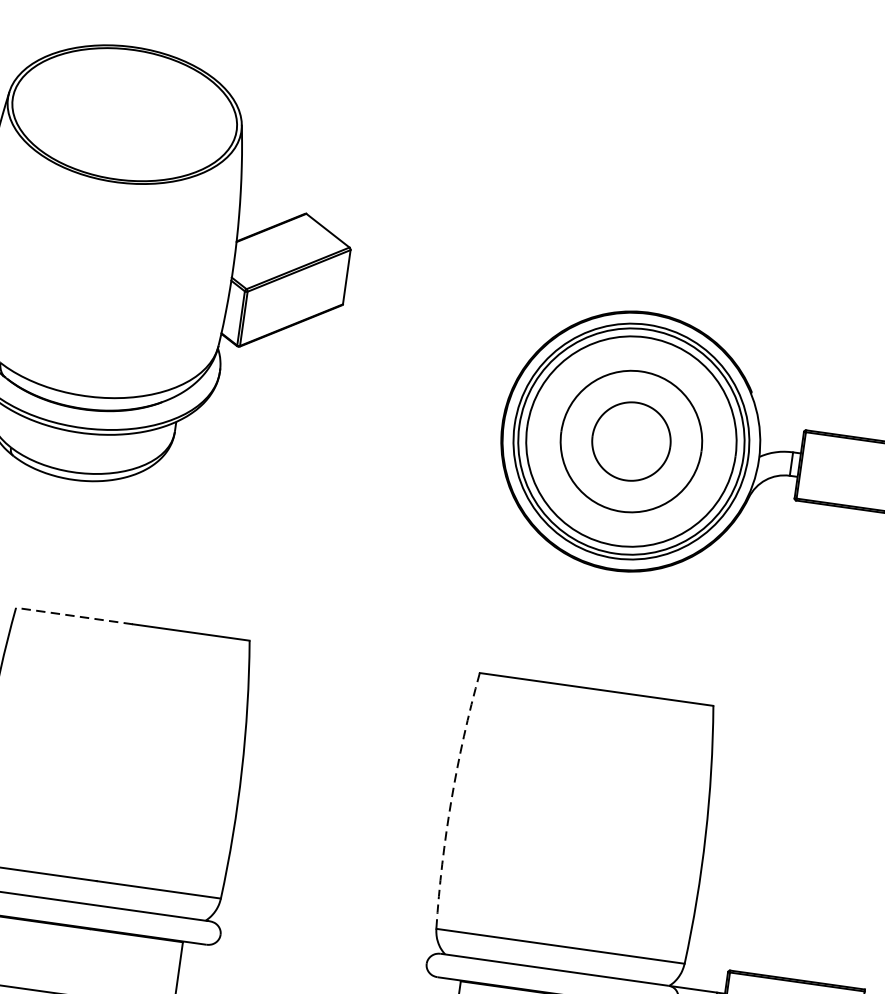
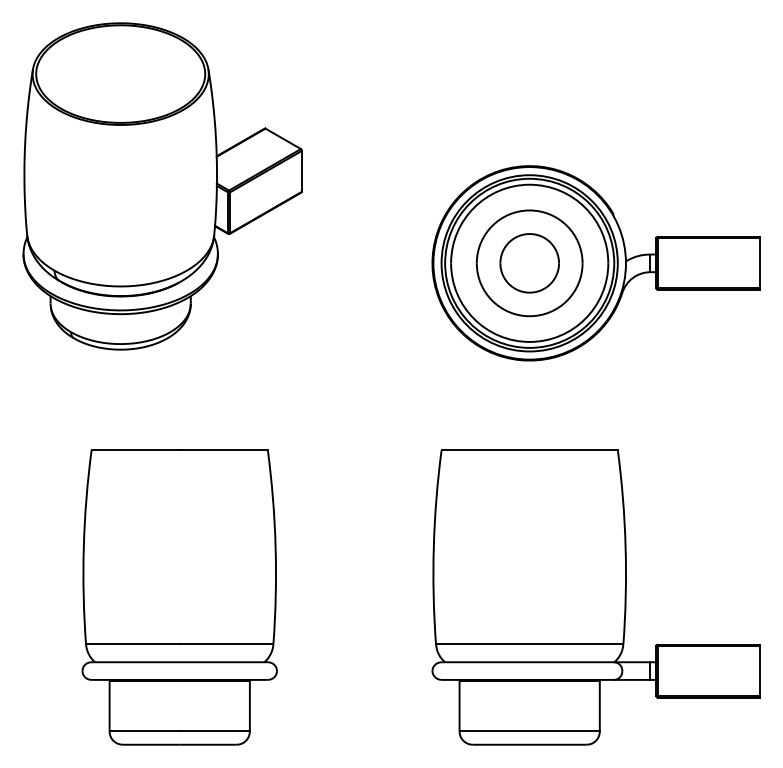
line: (74, 616) -> (135, 450), dashed -> solid
arc: (451, 800) -> (433, 547), dashed -> solid

